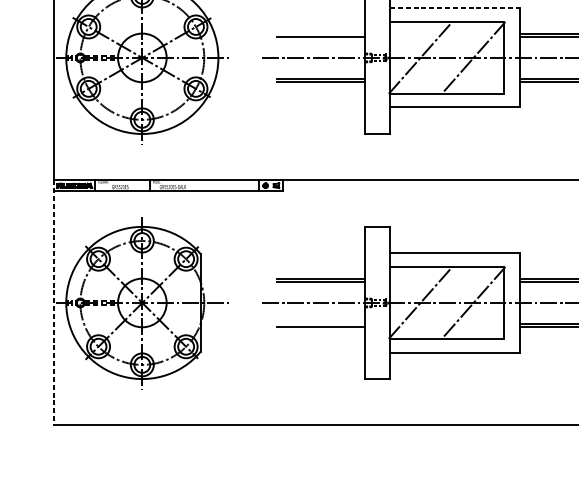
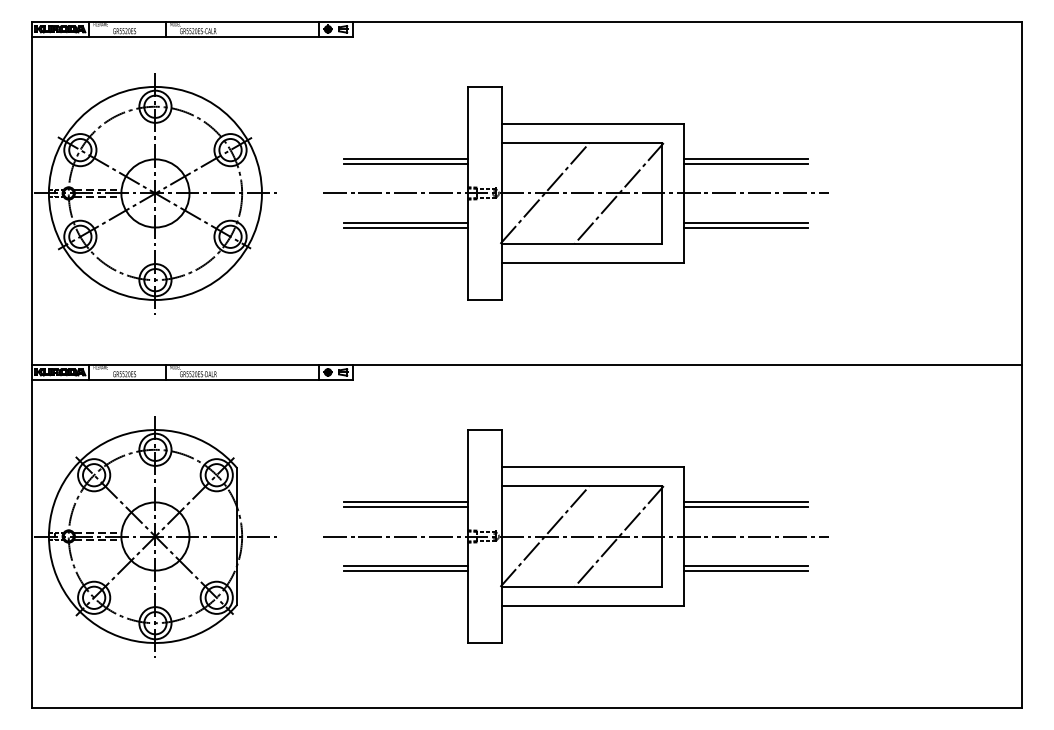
line: (455, 8) -> (593, 124), dashed -> solid
line: (320, 33) -> (405, 159), added
line: (53, 302) -> (31, 536), dashed -> solid
line: (320, 324) -> (405, 566), added

